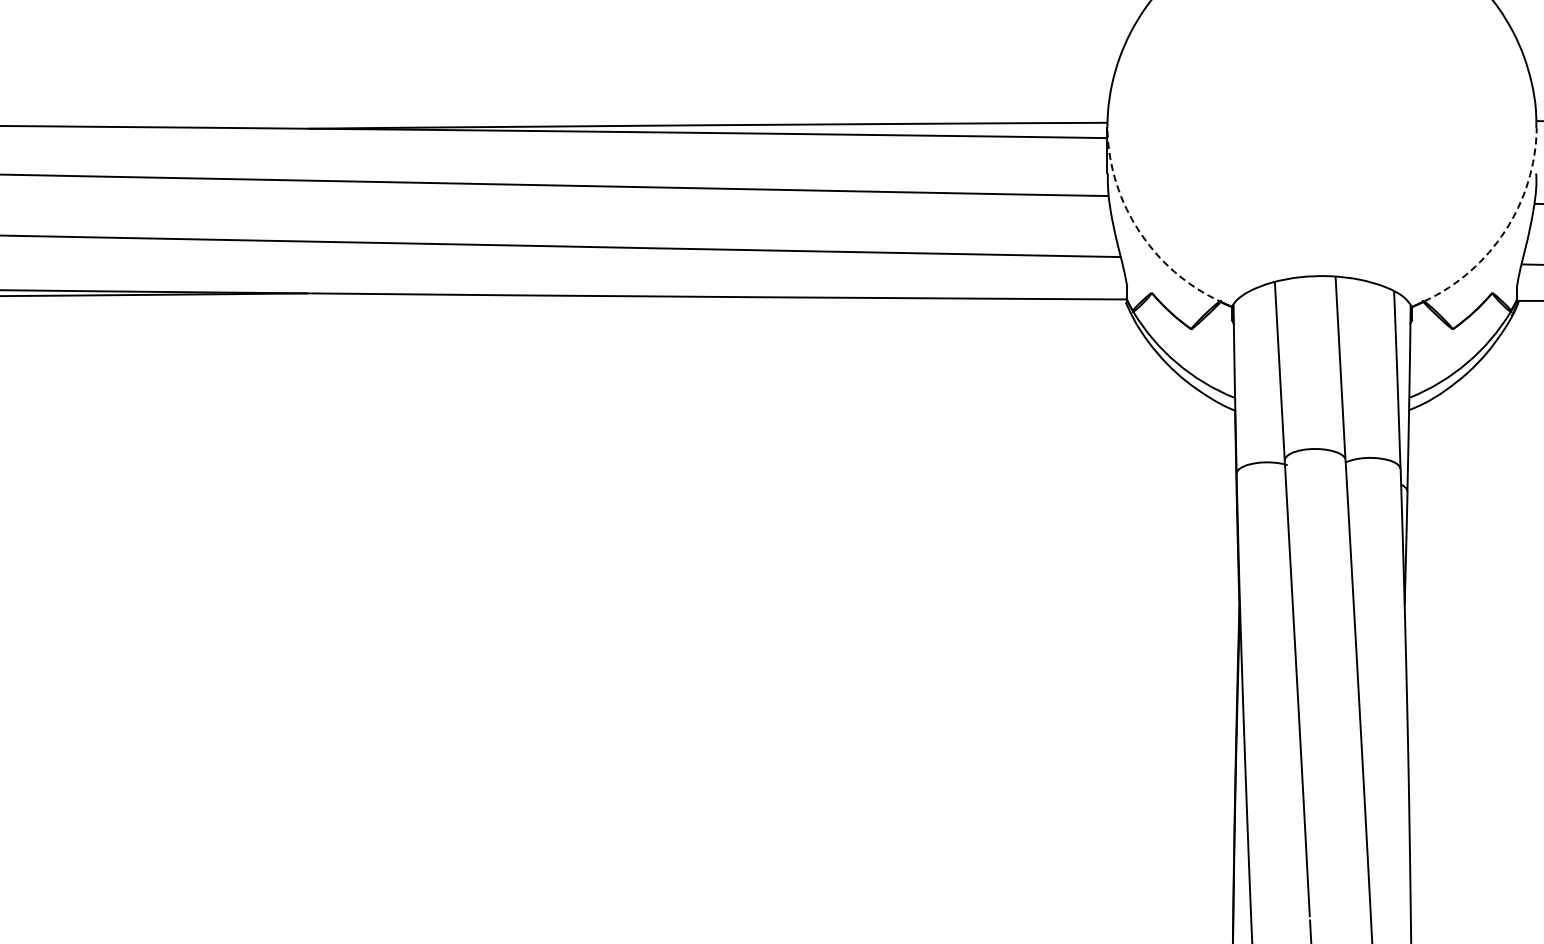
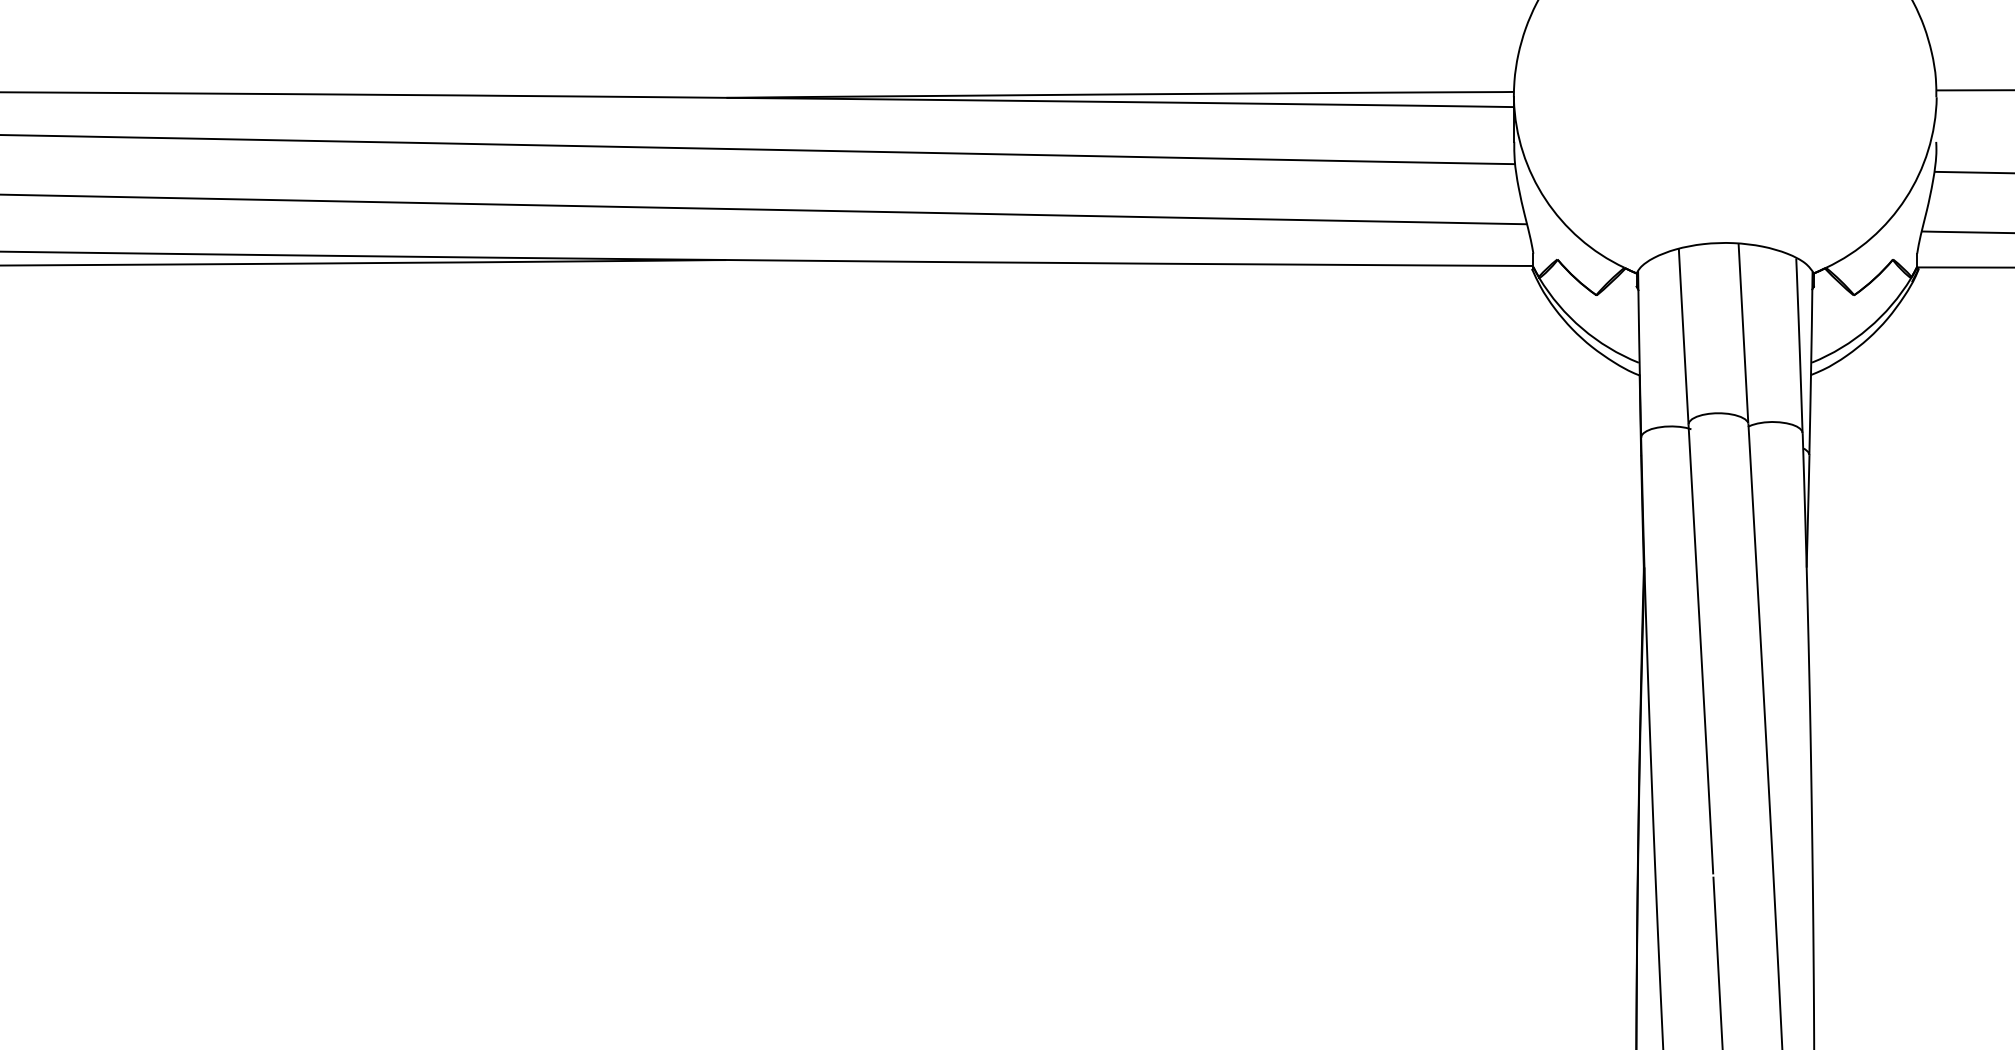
arc: (1505, 230) -> (1905, 198), dashed -> solid
arc: (1139, 231) -> (1545, 199), dashed -> solid

